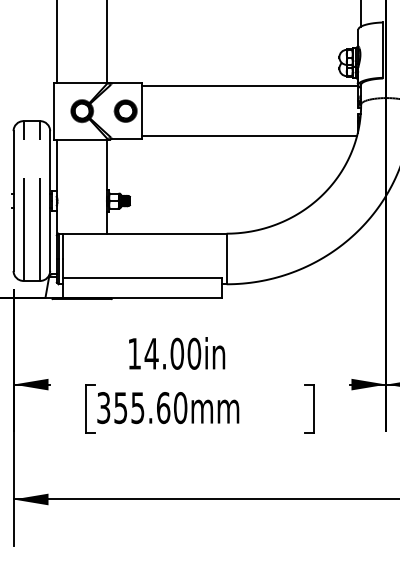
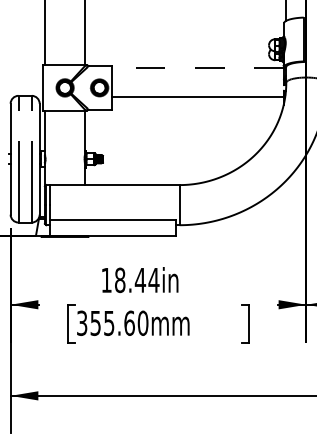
line: (249, 85) -> (197, 67), solid -> dashed
line: (248, 136) -> (196, 96), moved
text: (172, 353) -> (136, 280), 14.00in -> 18.44in

